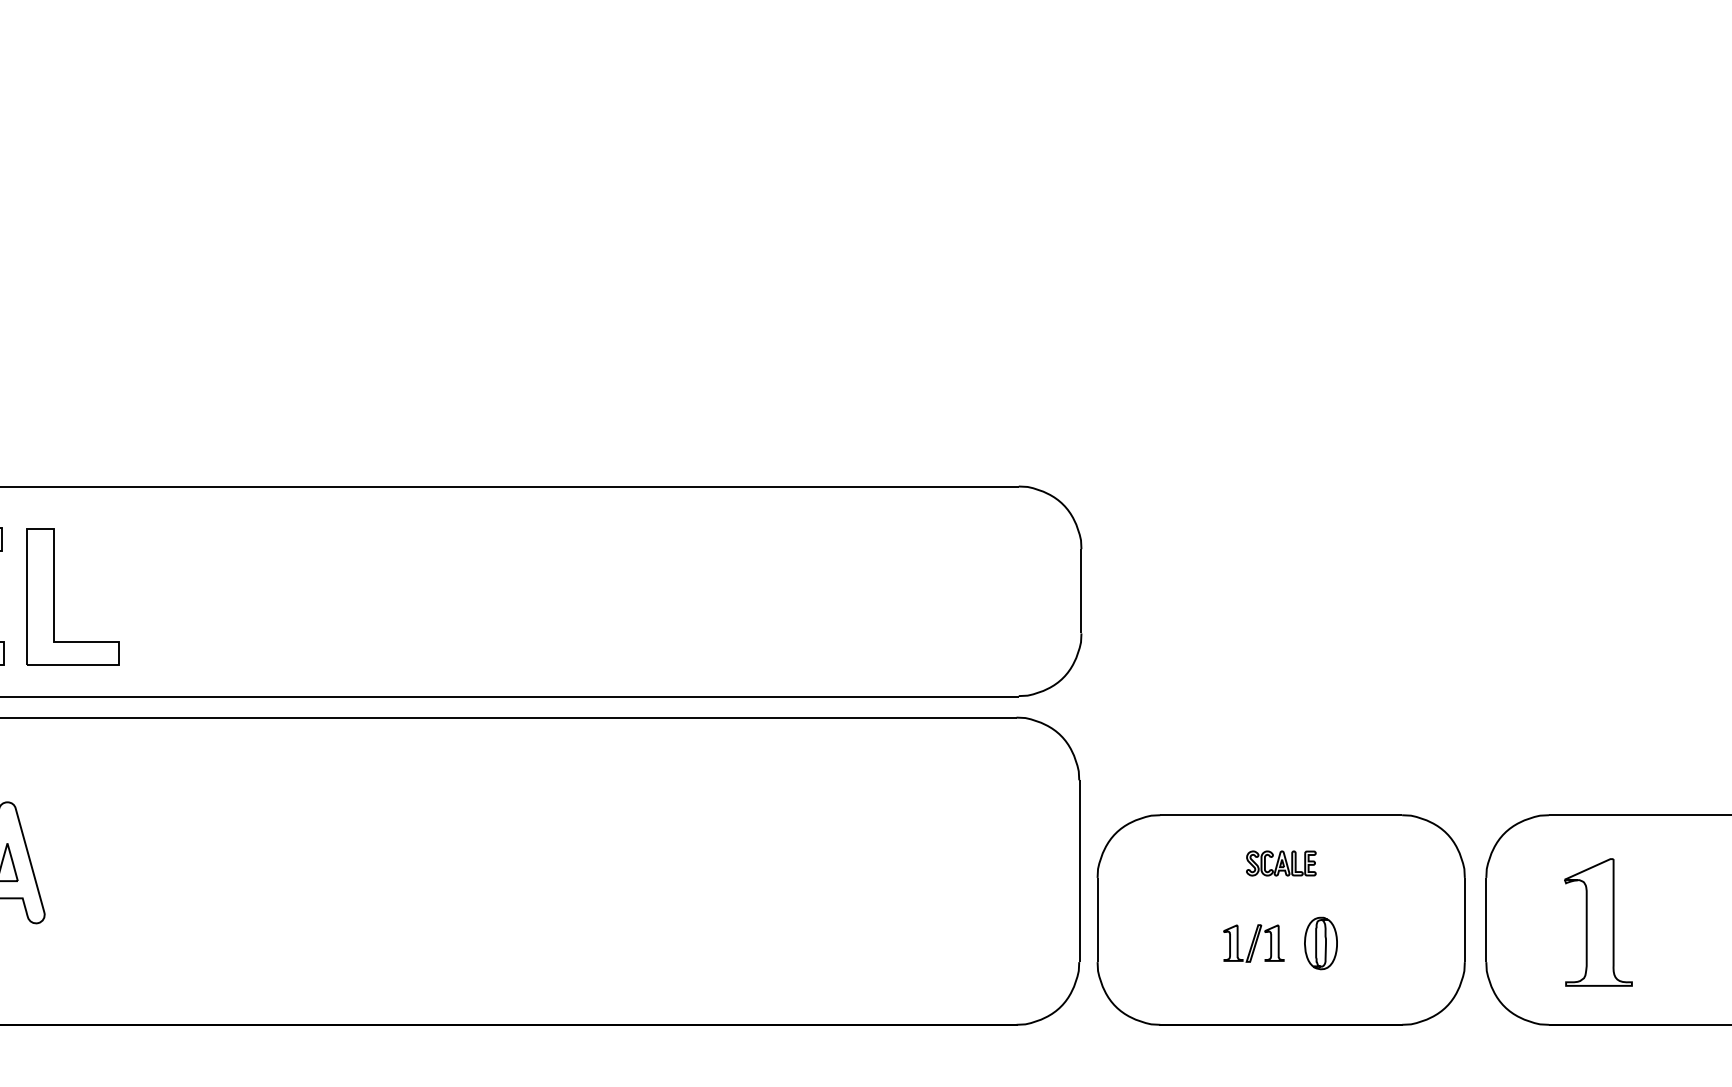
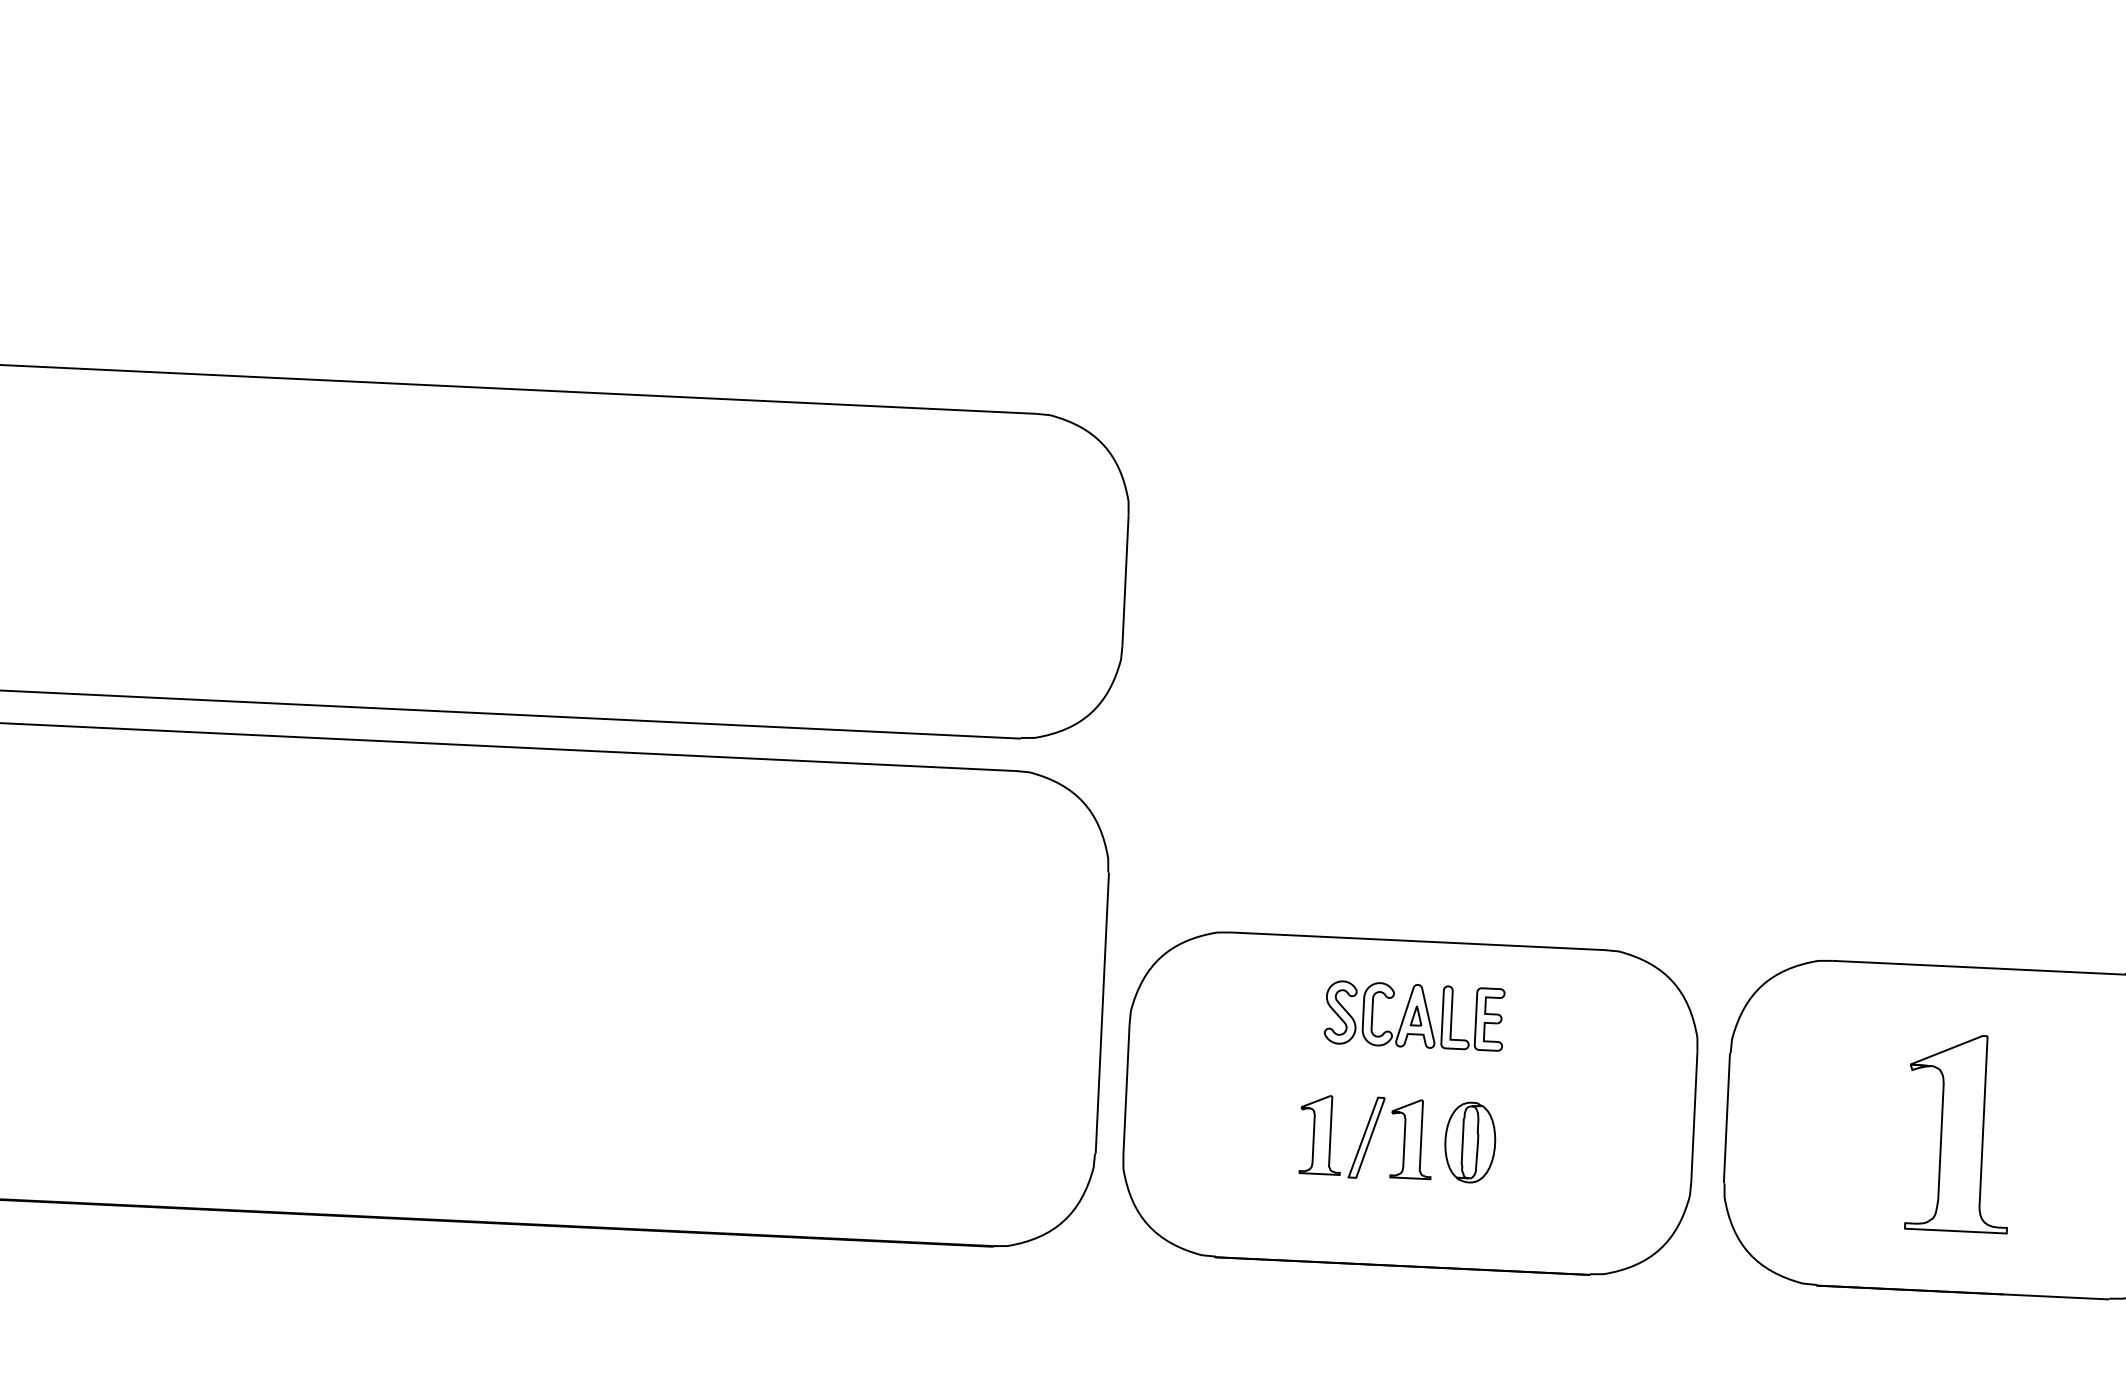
part: (1281, 863) -> (1414, 1015), size x1.67
part: (1598, 922) -> (1959, 1133), moved
part: (1253, 943) -> (1365, 1137), size x1.43

